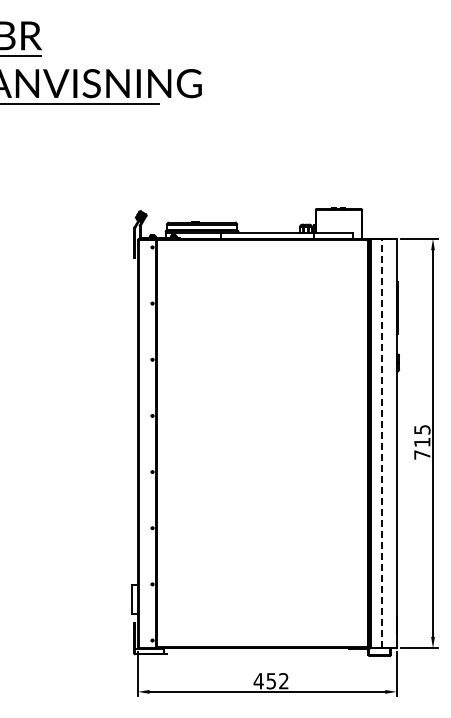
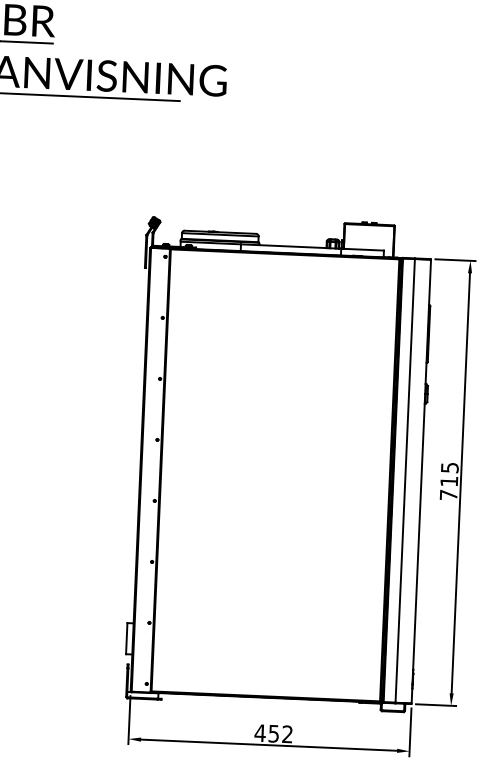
line: (381, 443) -> (404, 480), dashed -> solid

